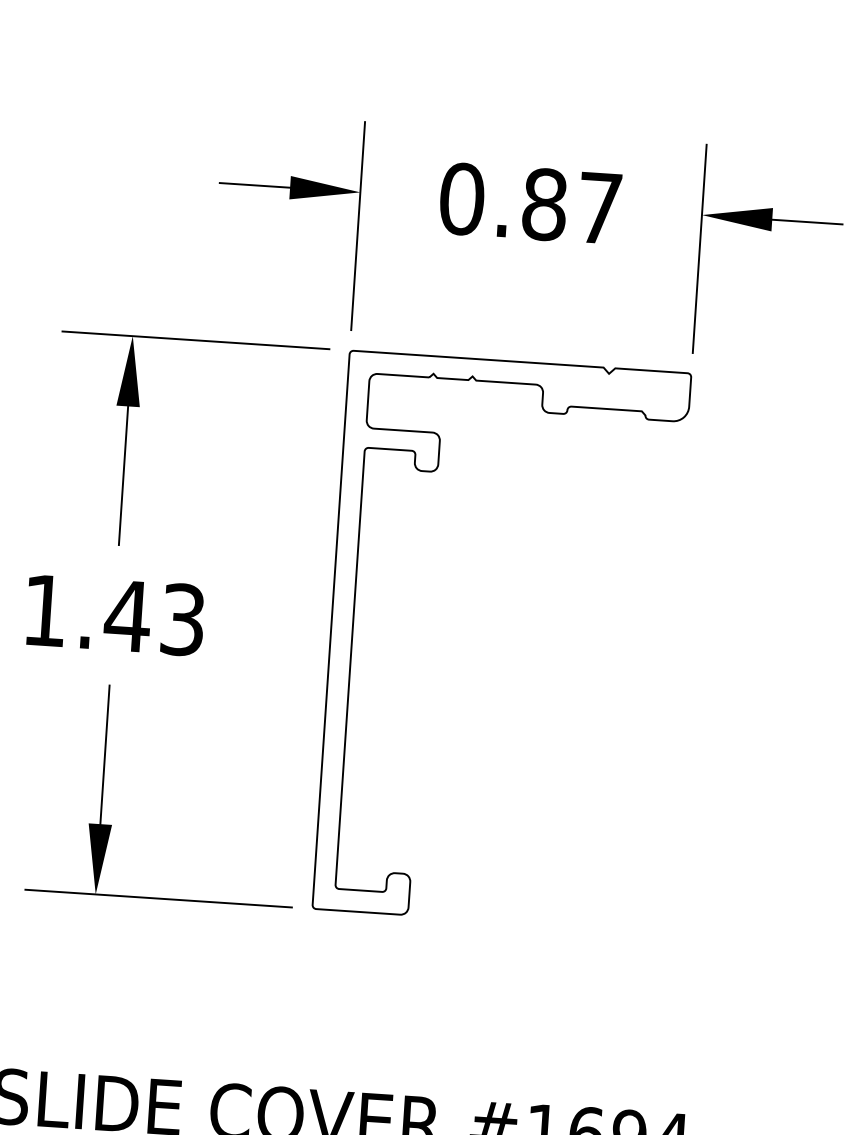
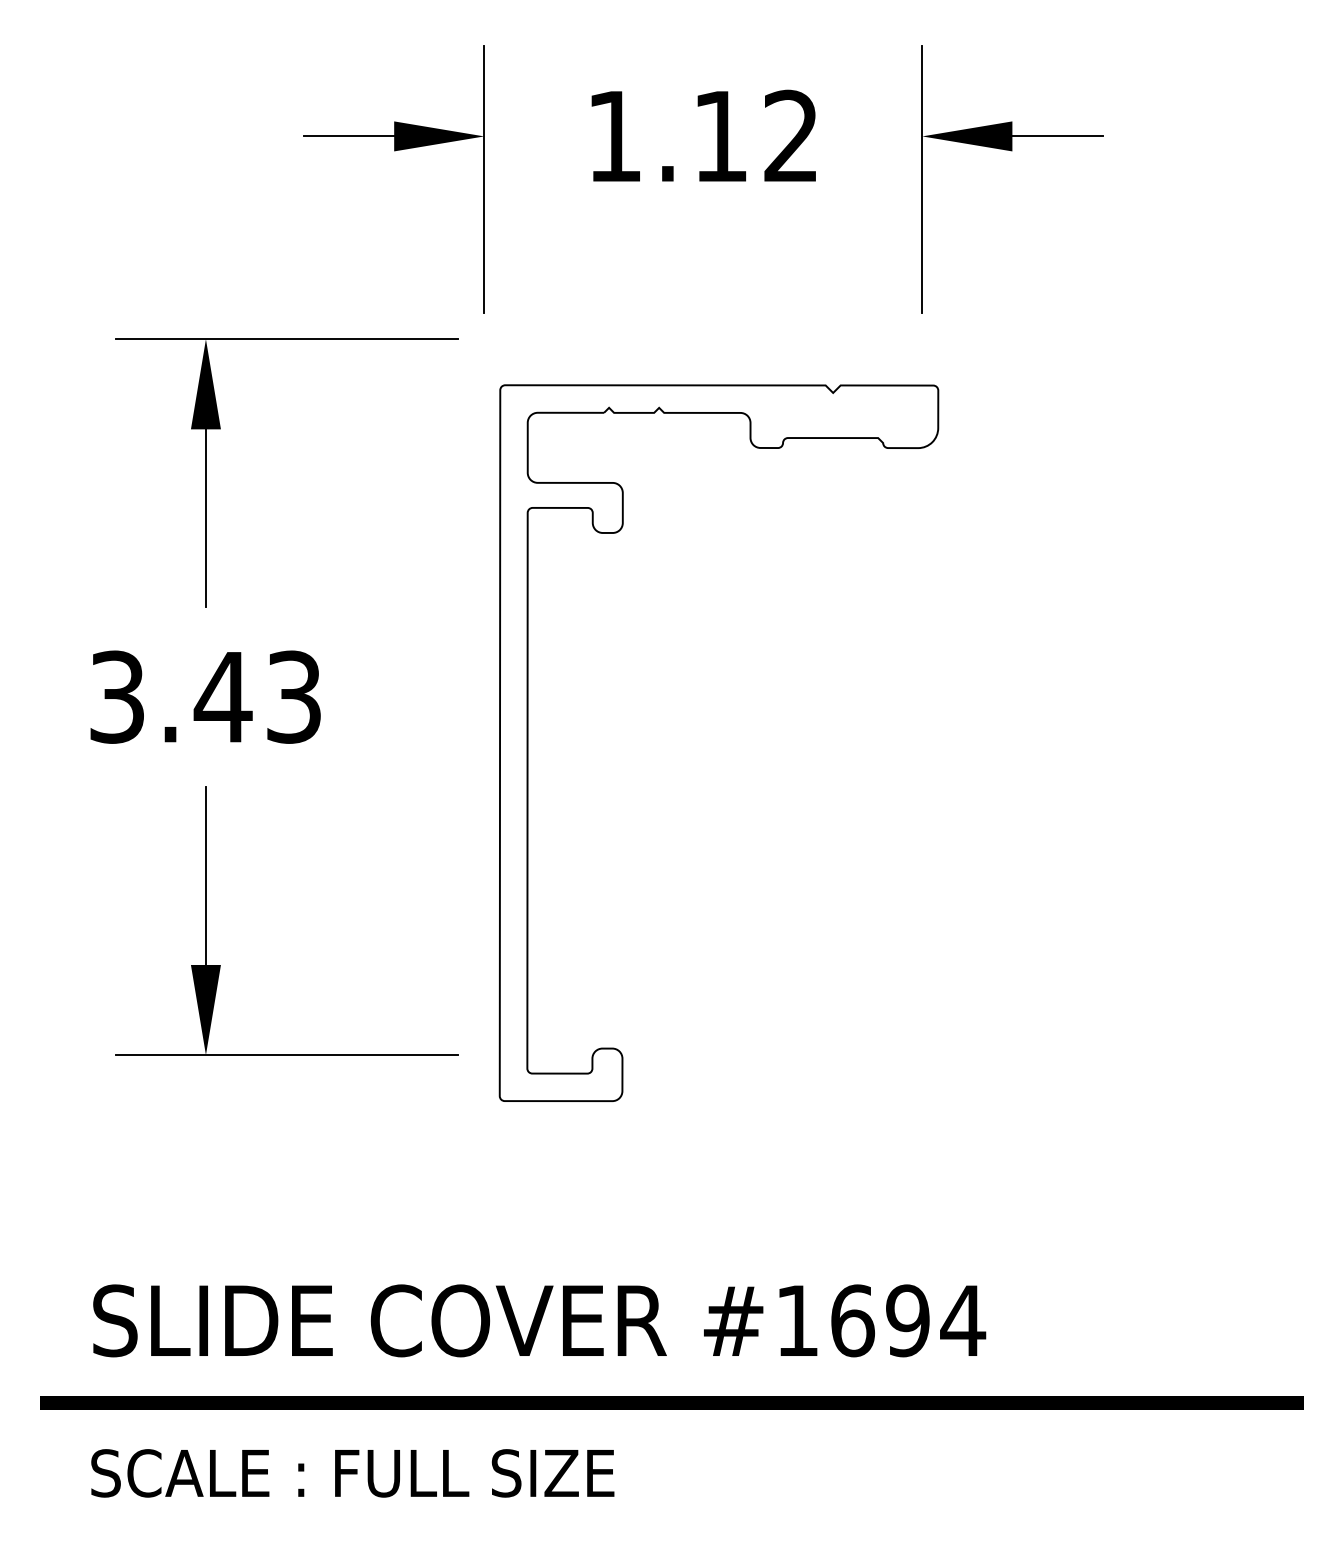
text: (530, 203) -> (702, 136), 0.87 -> 1.12
text: (44, 610) -> (116, 696), 1.43 -> 3.43
part: (353, 630) -> (528, 742), moved

